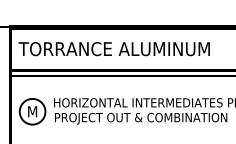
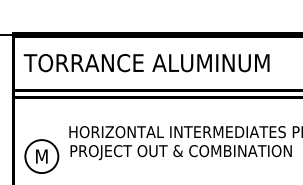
part: (32, 111) -> (41, 156), moved

